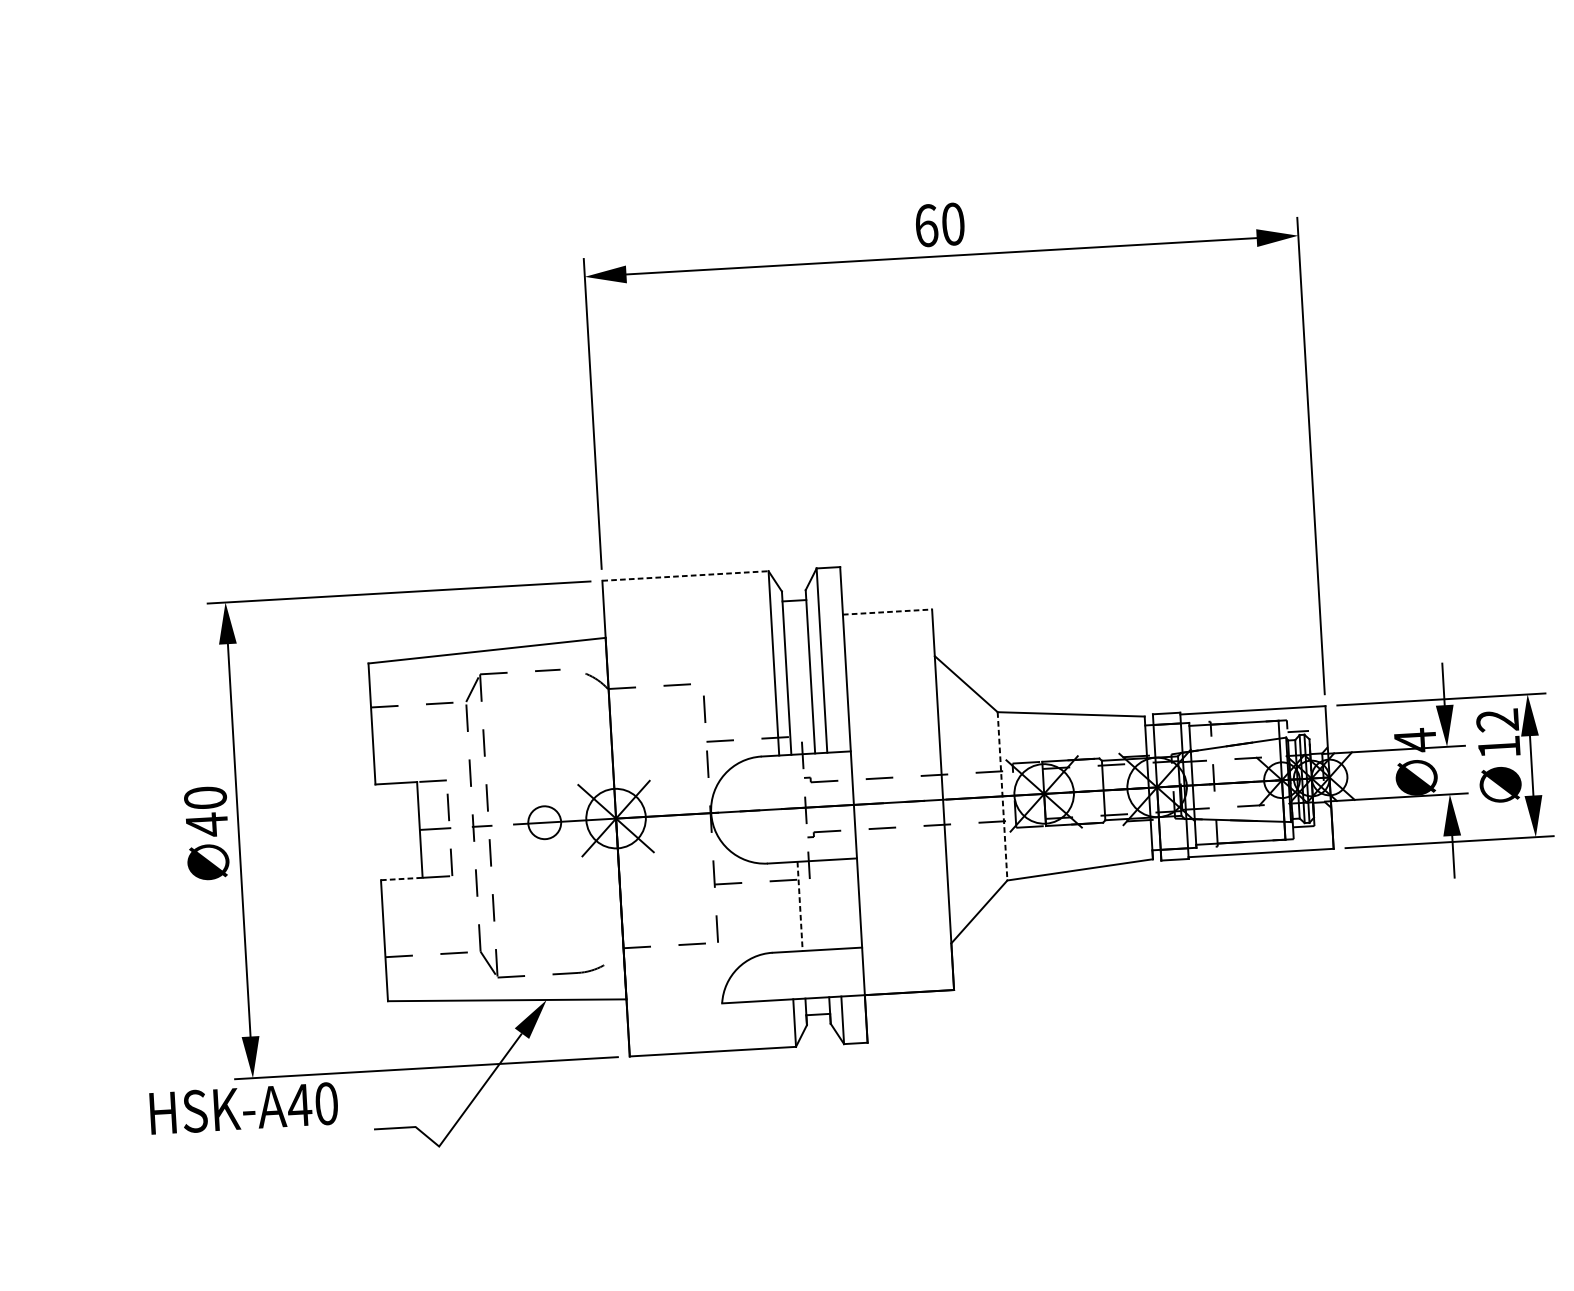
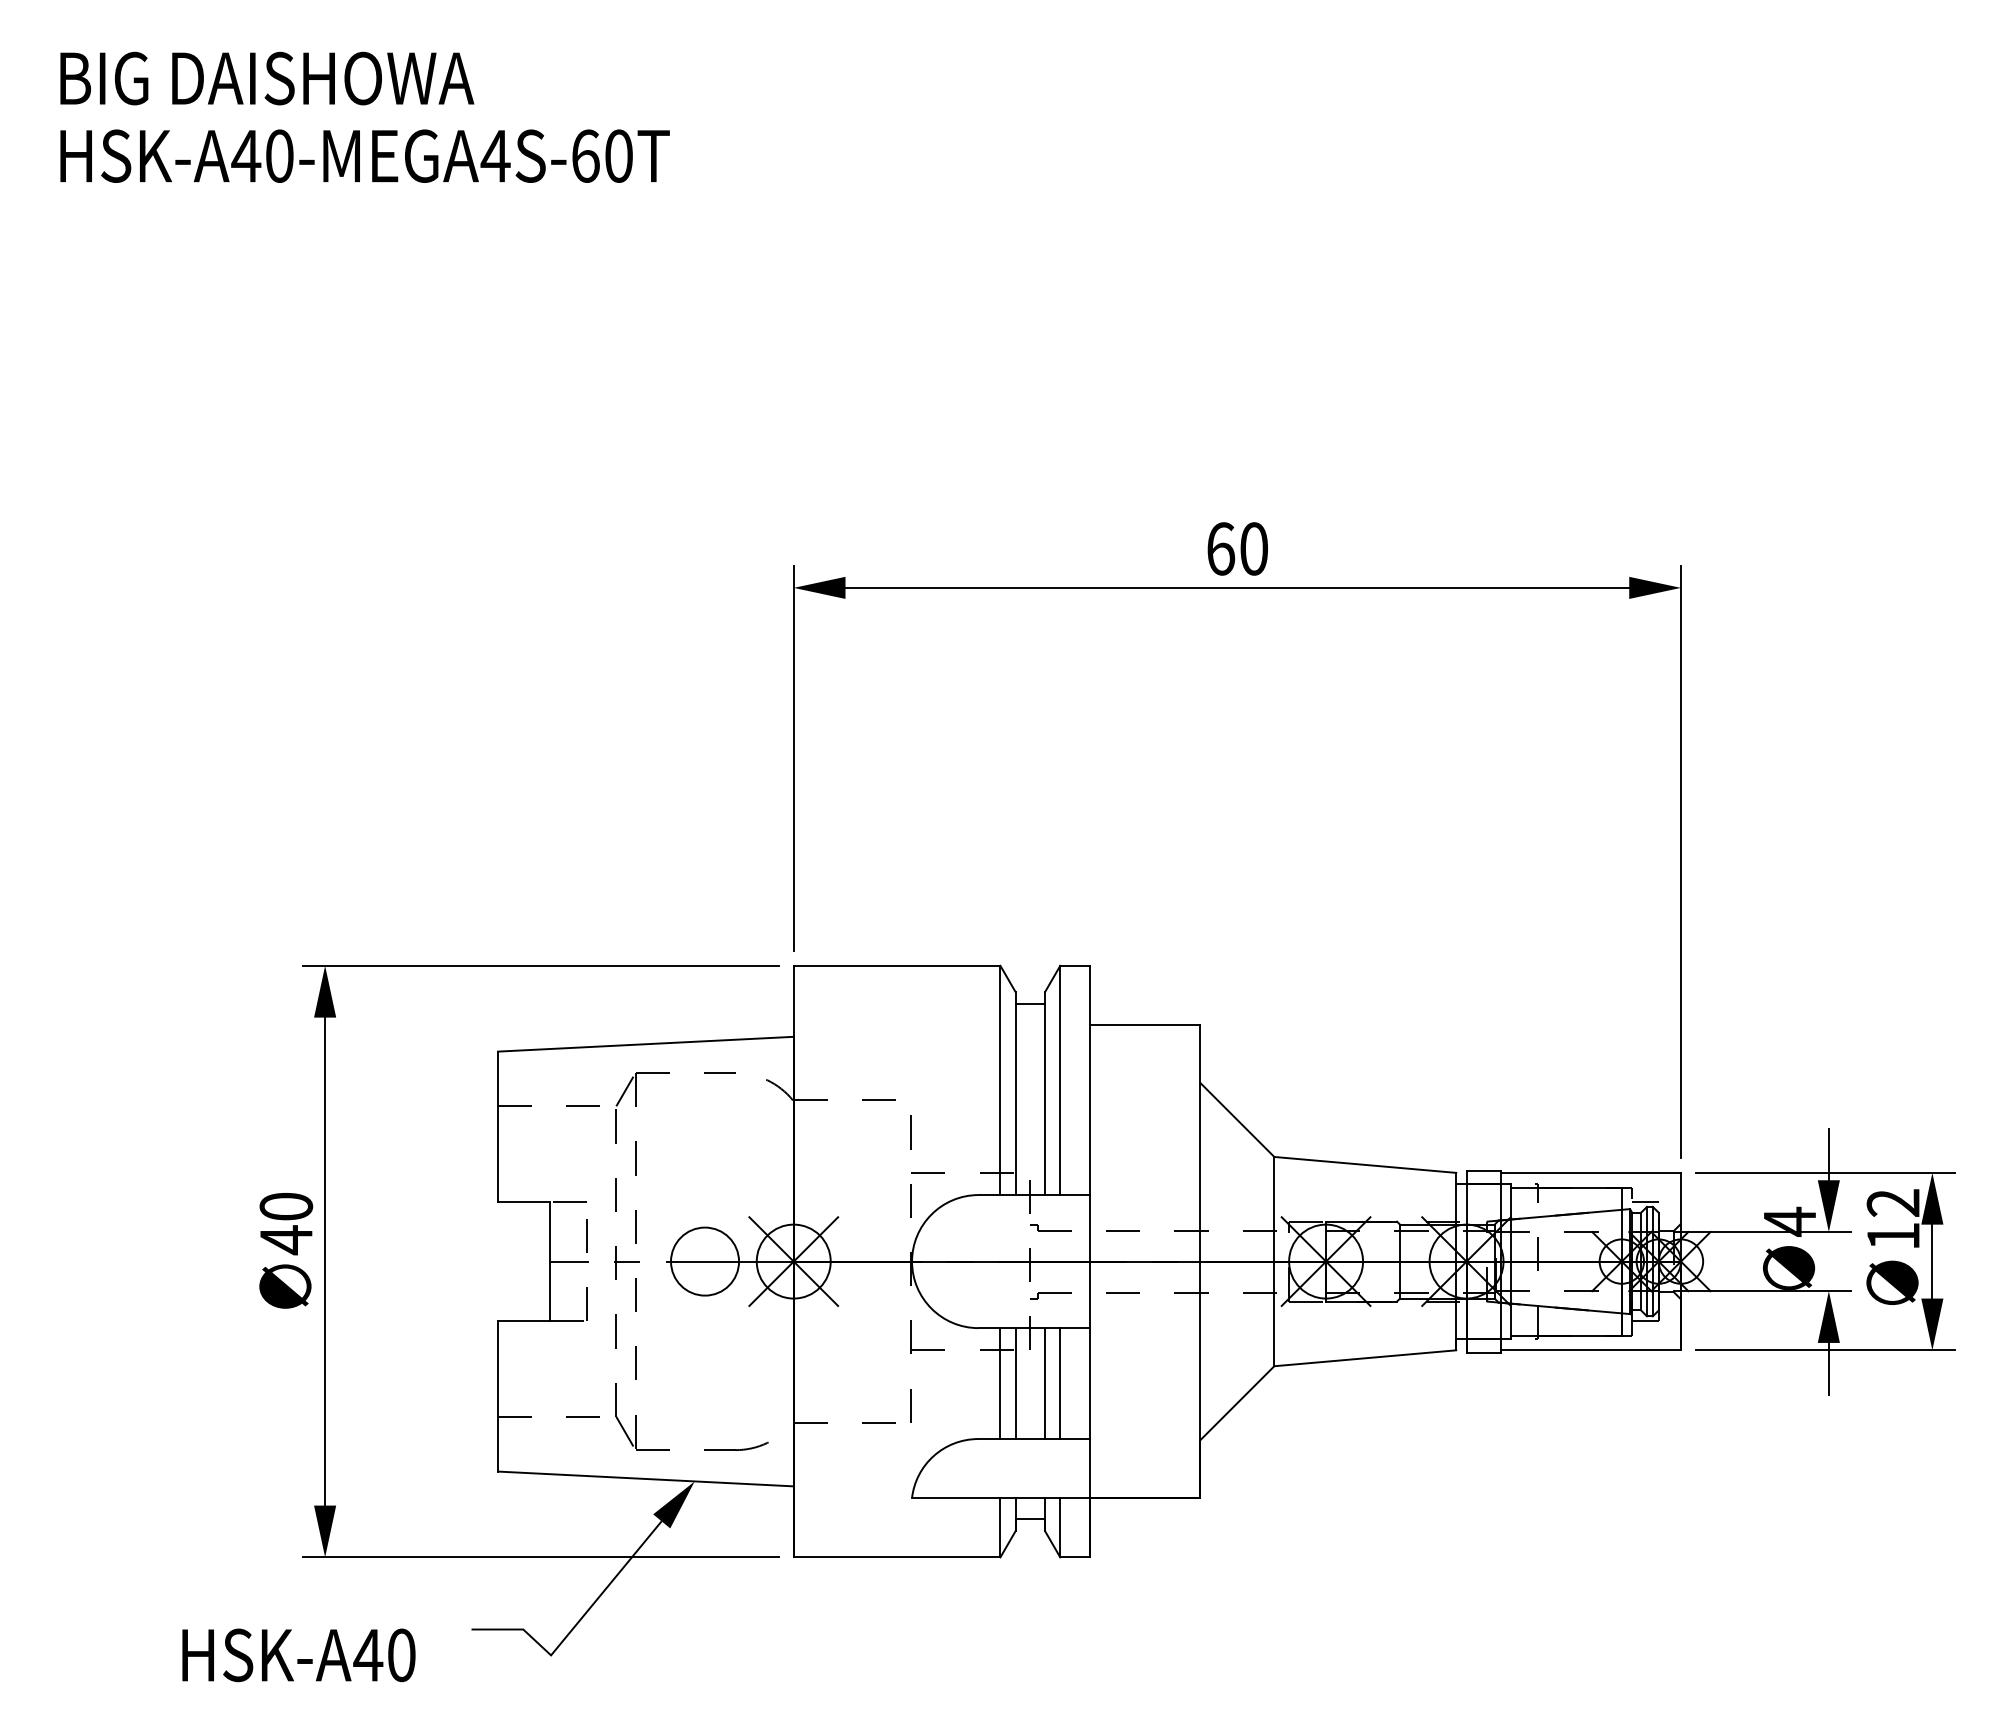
line: (685, 575) -> (897, 965), dashed -> solid
line: (887, 612) -> (1145, 1025), dashed -> solid
line: (1002, 796) -> (1274, 1261), dashed -> solid
circle: (545, 822) -> (705, 1261), size x1.67
line: (401, 879) -> (523, 1321), dashed -> solid
line: (824, 904) -> (1045, 1383), added
line: (836, 904) -> (1060, 1383), added
line: (787, 907) -> (1000, 1383), added
line: (800, 907) -> (1015, 1384), dashed -> solid
text: (243, 1108) -> (298, 1655), moved

